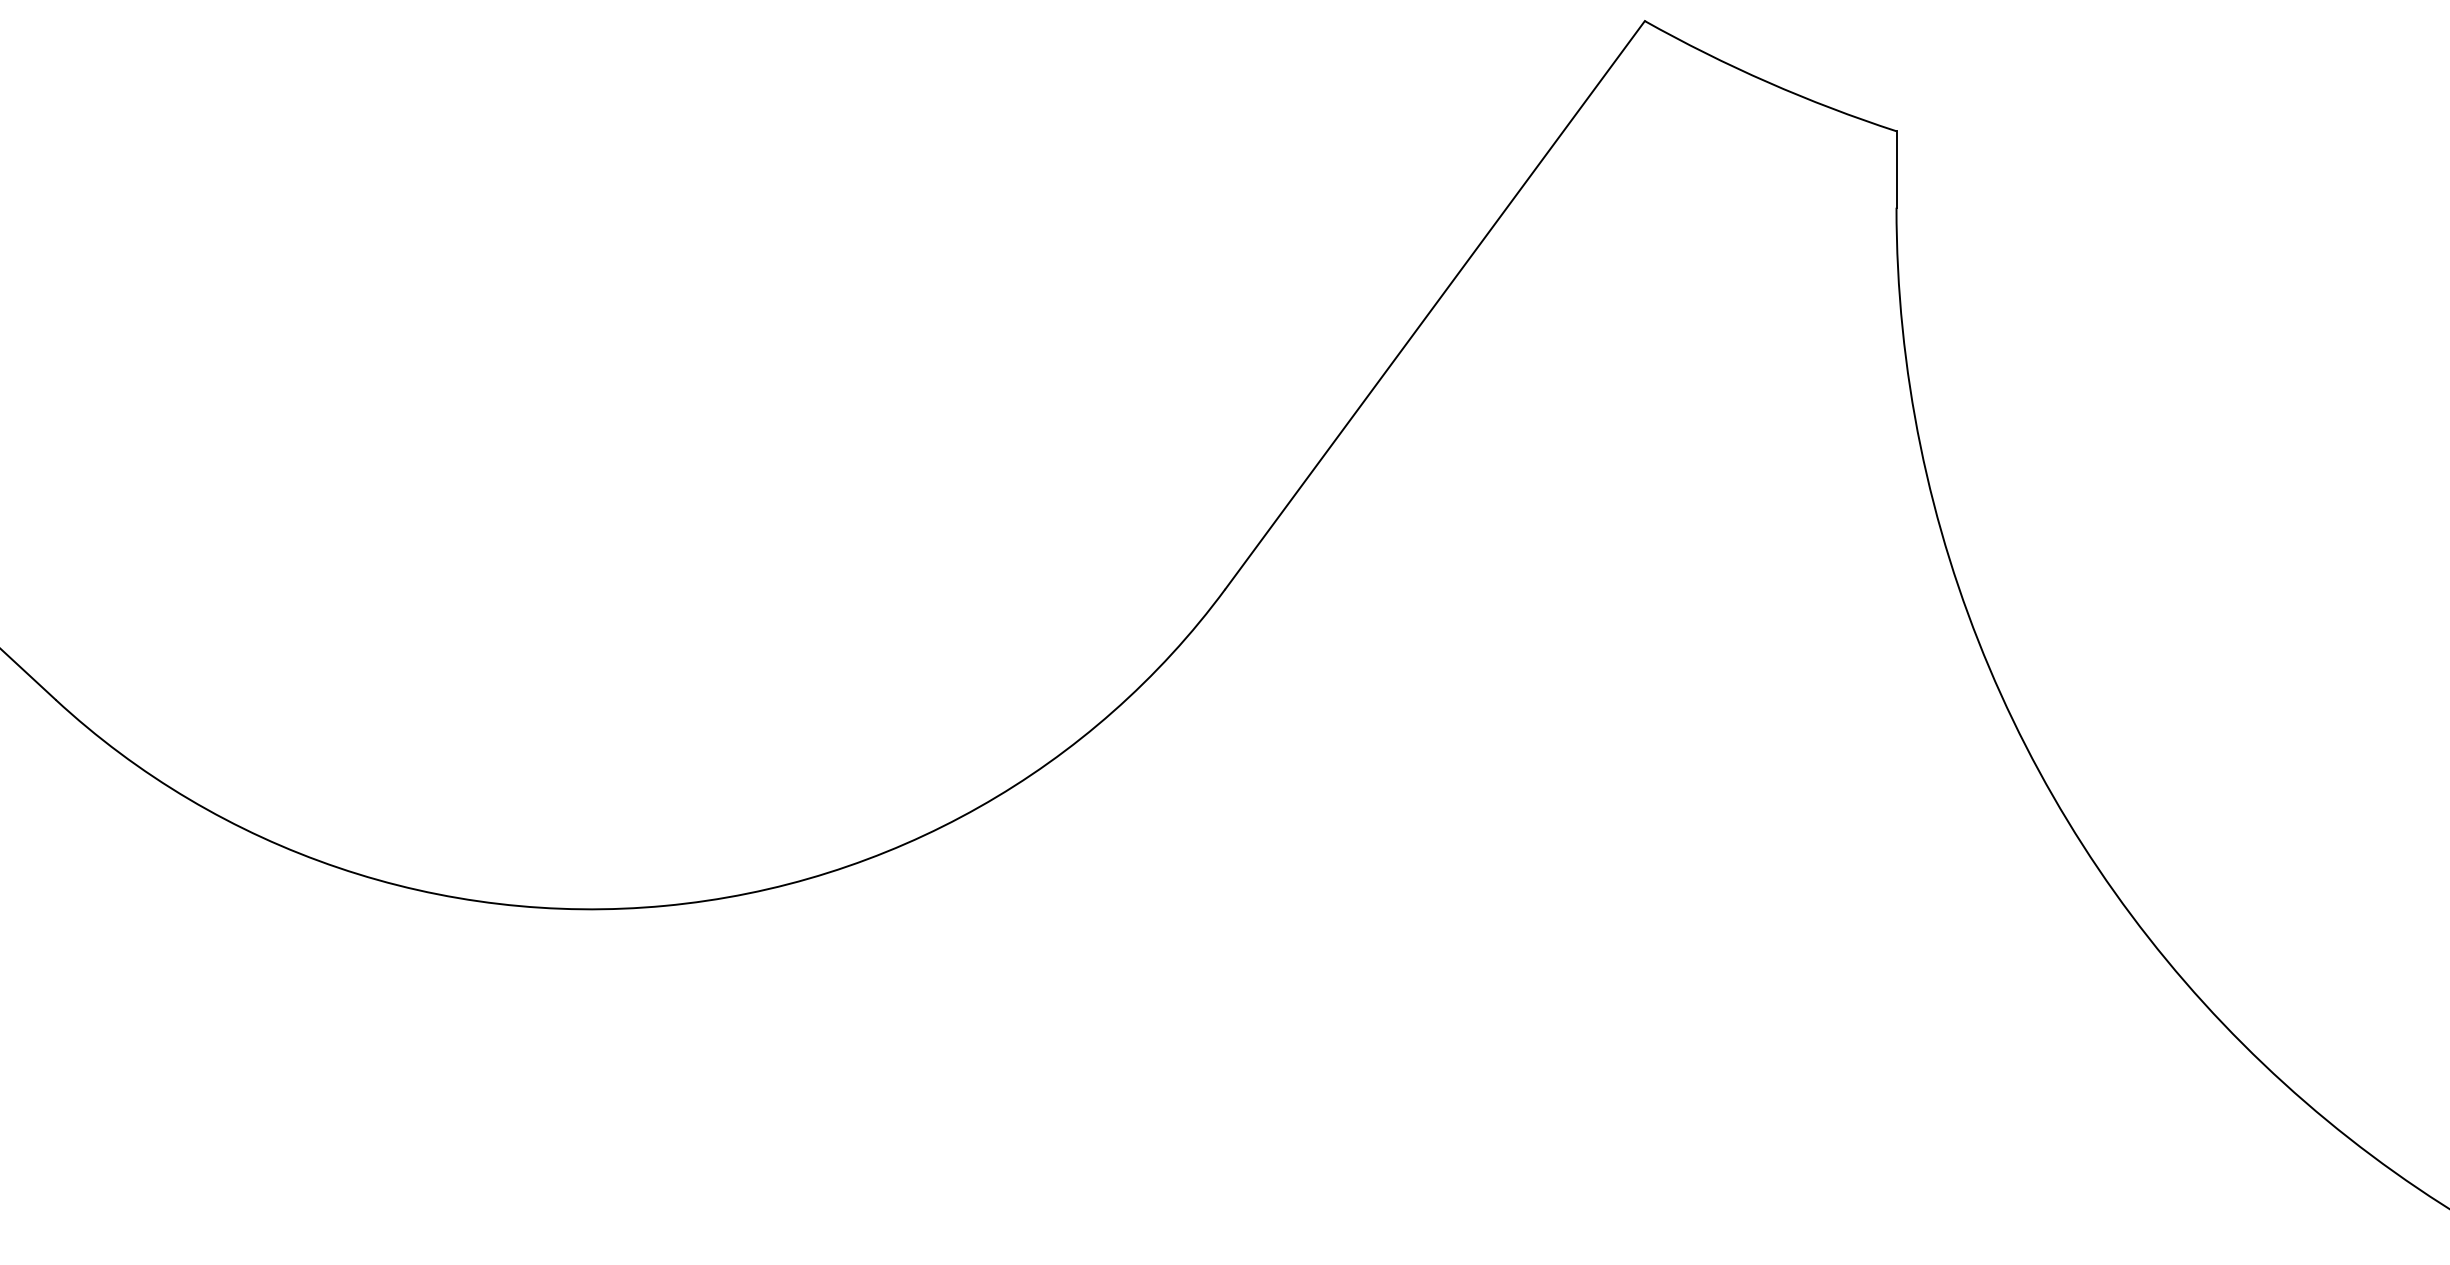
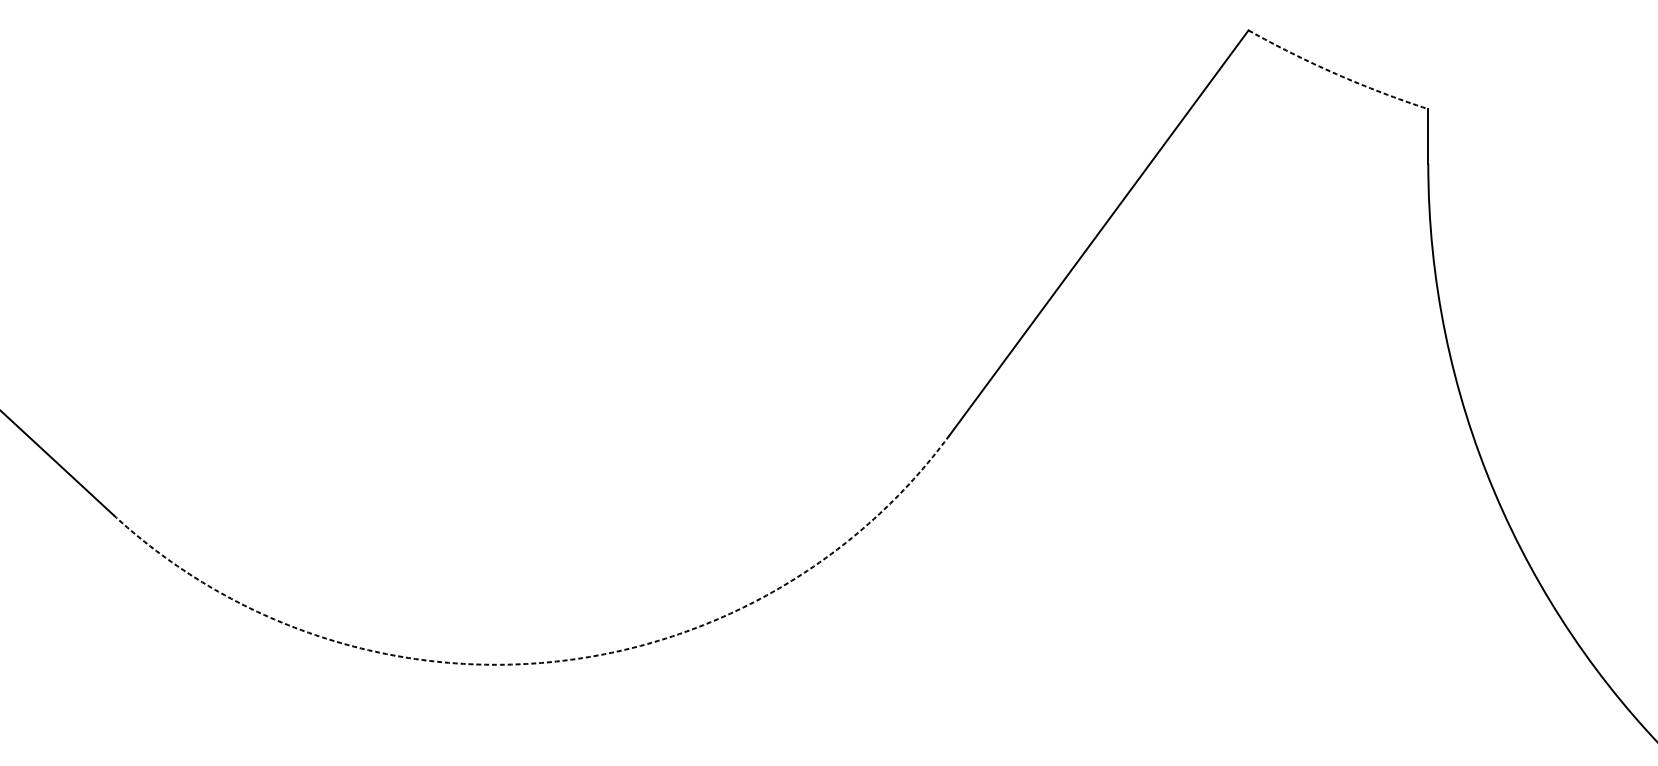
arc: (1767, 82) -> (1336, 74), solid -> dashed
arc: (665, 905) -> (549, 662), solid -> dashed

